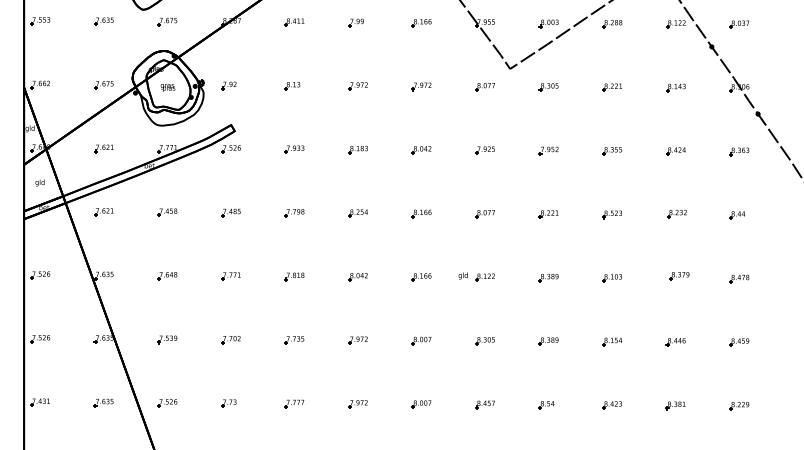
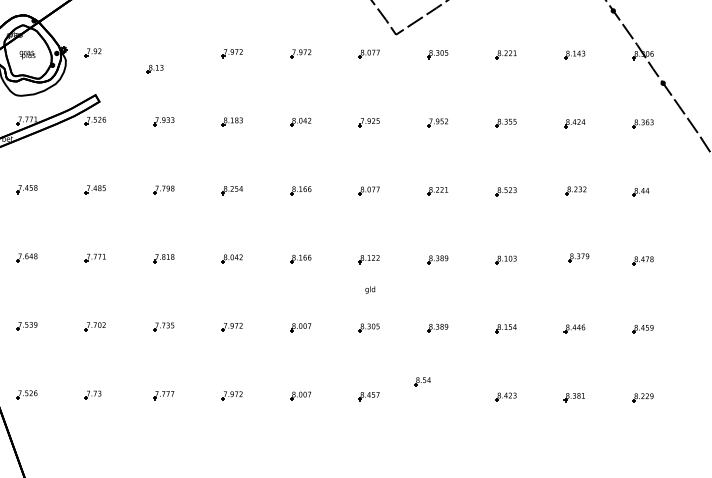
part: (292, 86) -> (155, 69), moved
text: (462, 275) -> (369, 289), moved
part: (546, 405) -> (422, 382), moved

